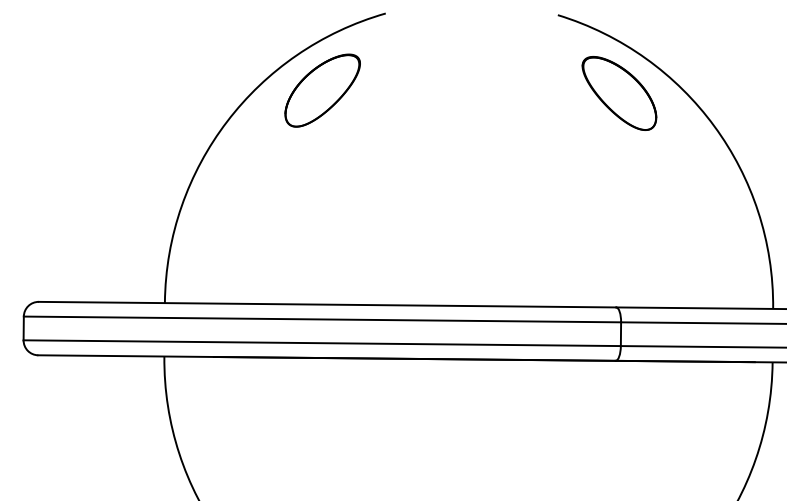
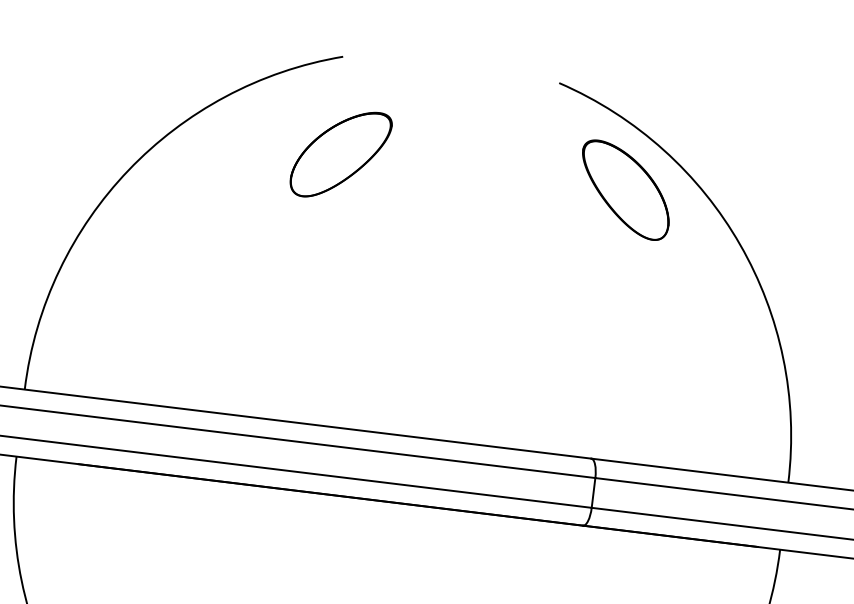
part: (322, 90) -> (340, 154), moved

